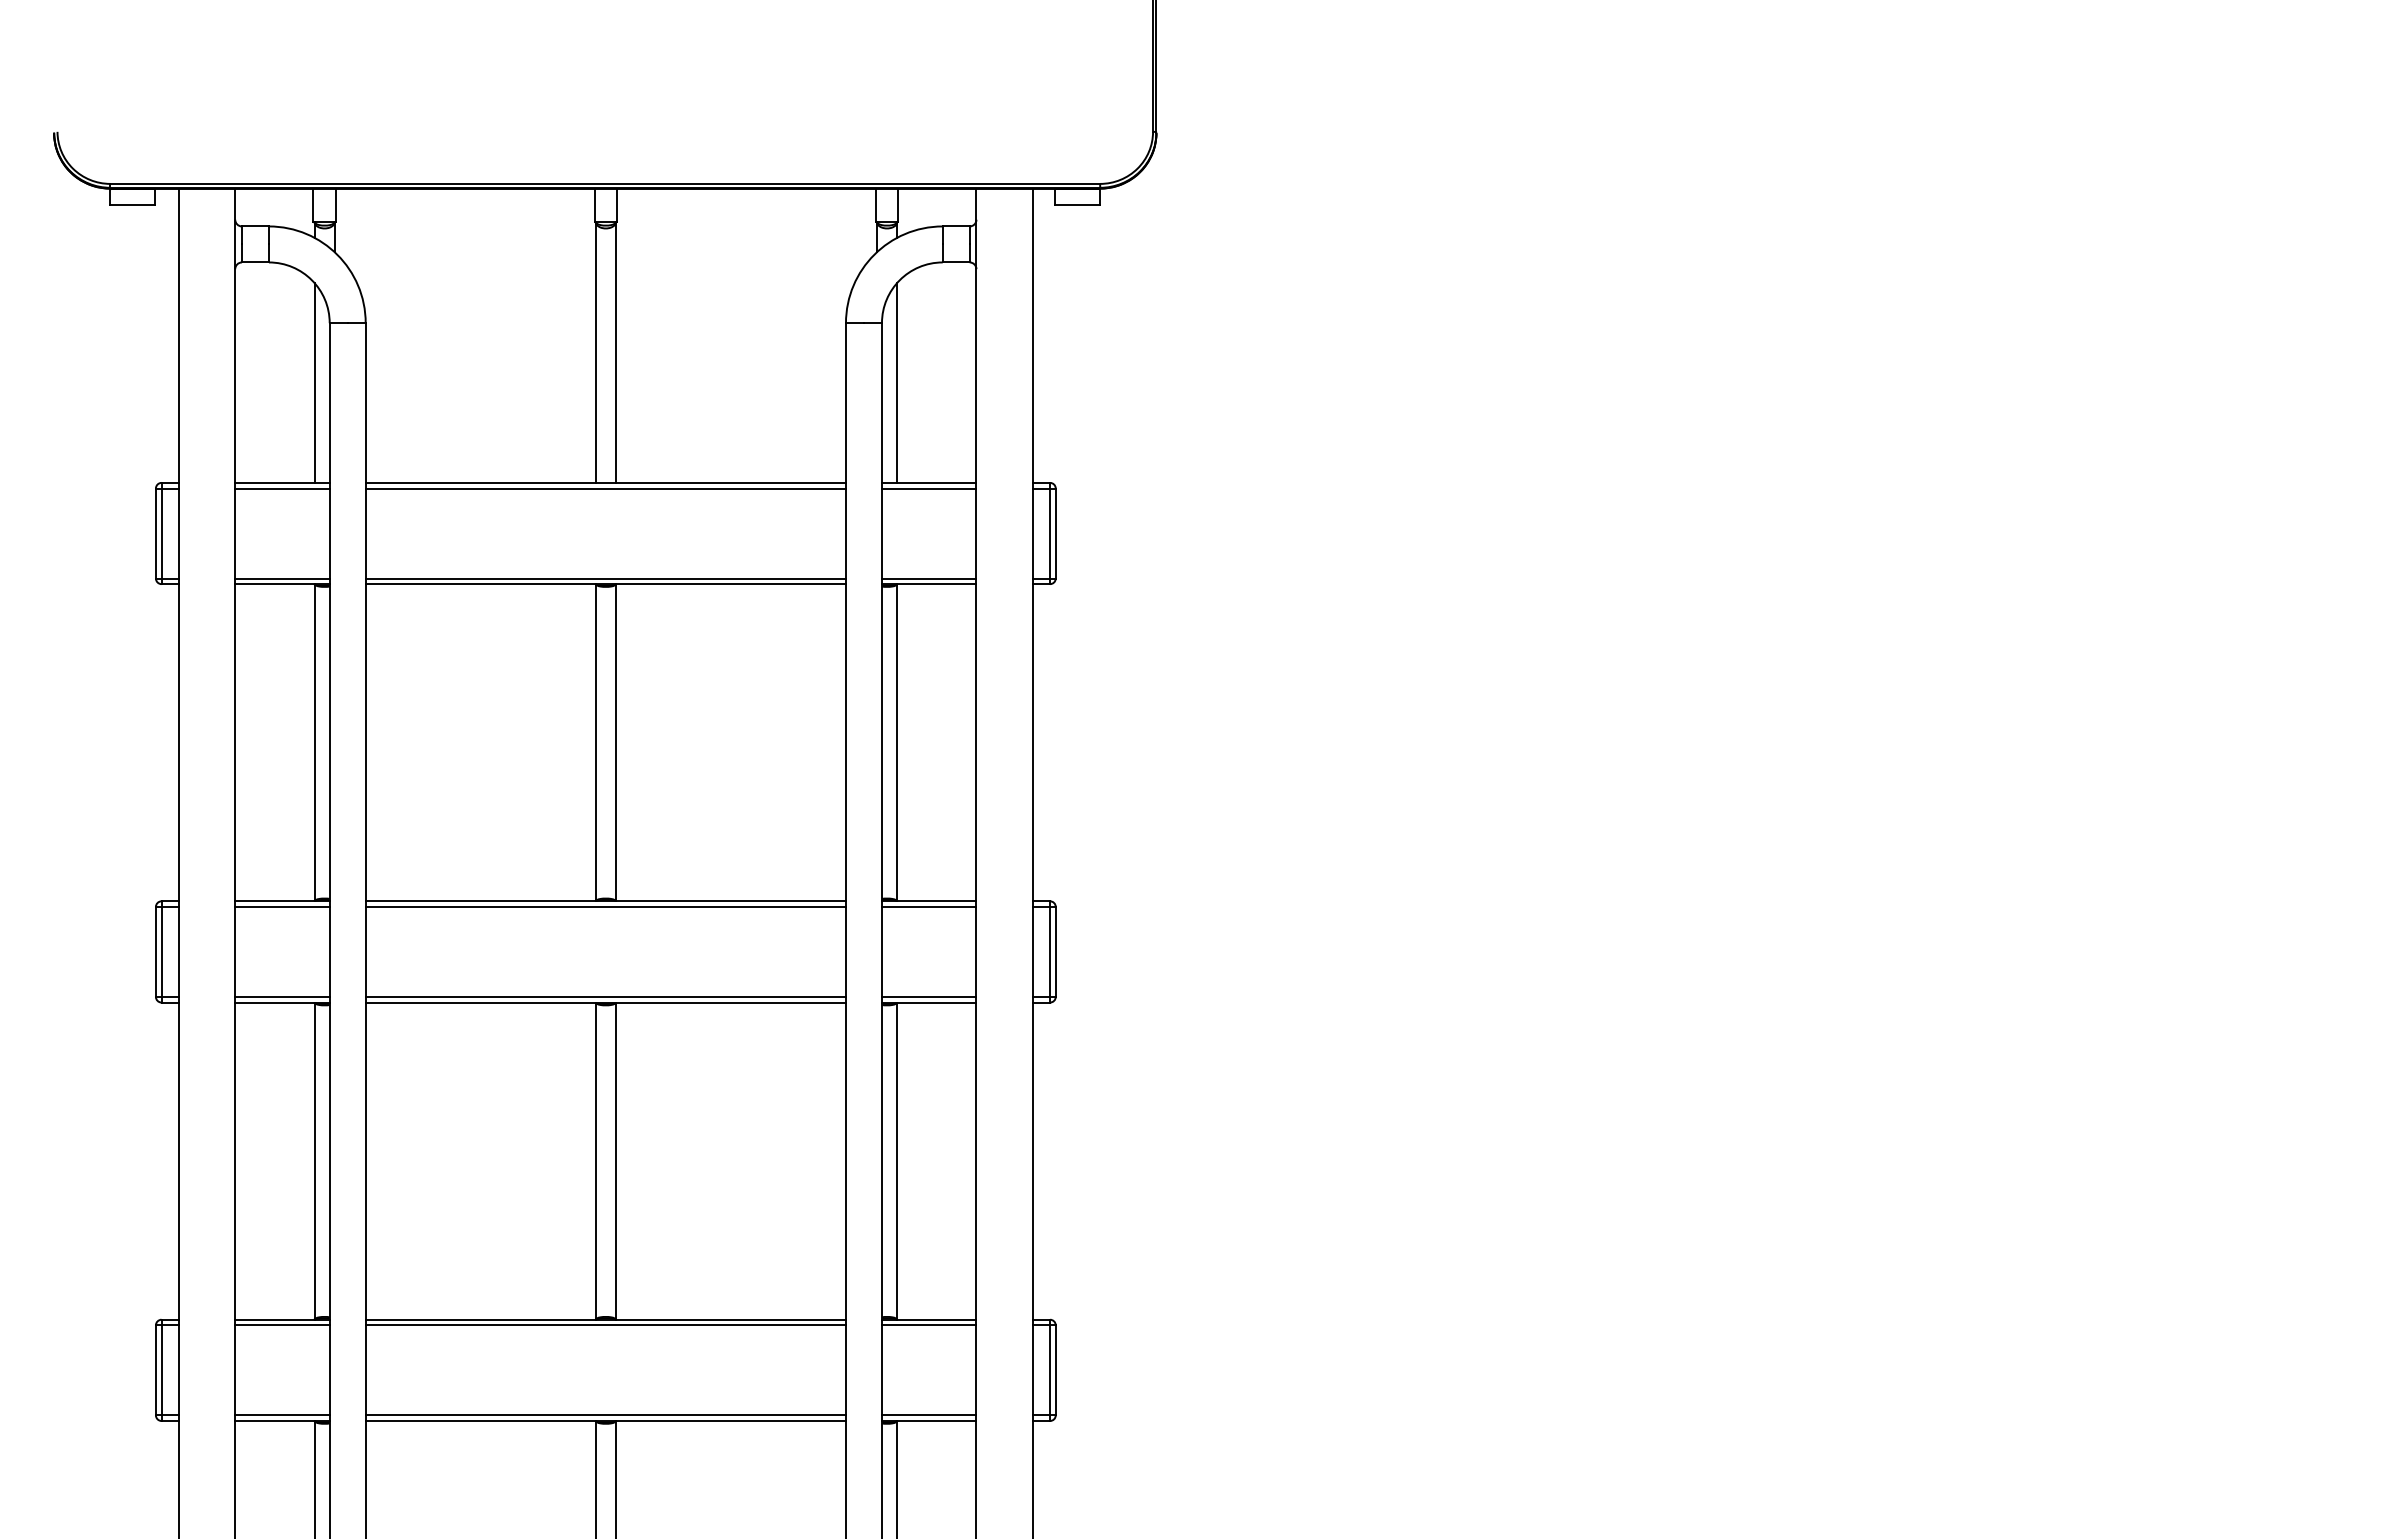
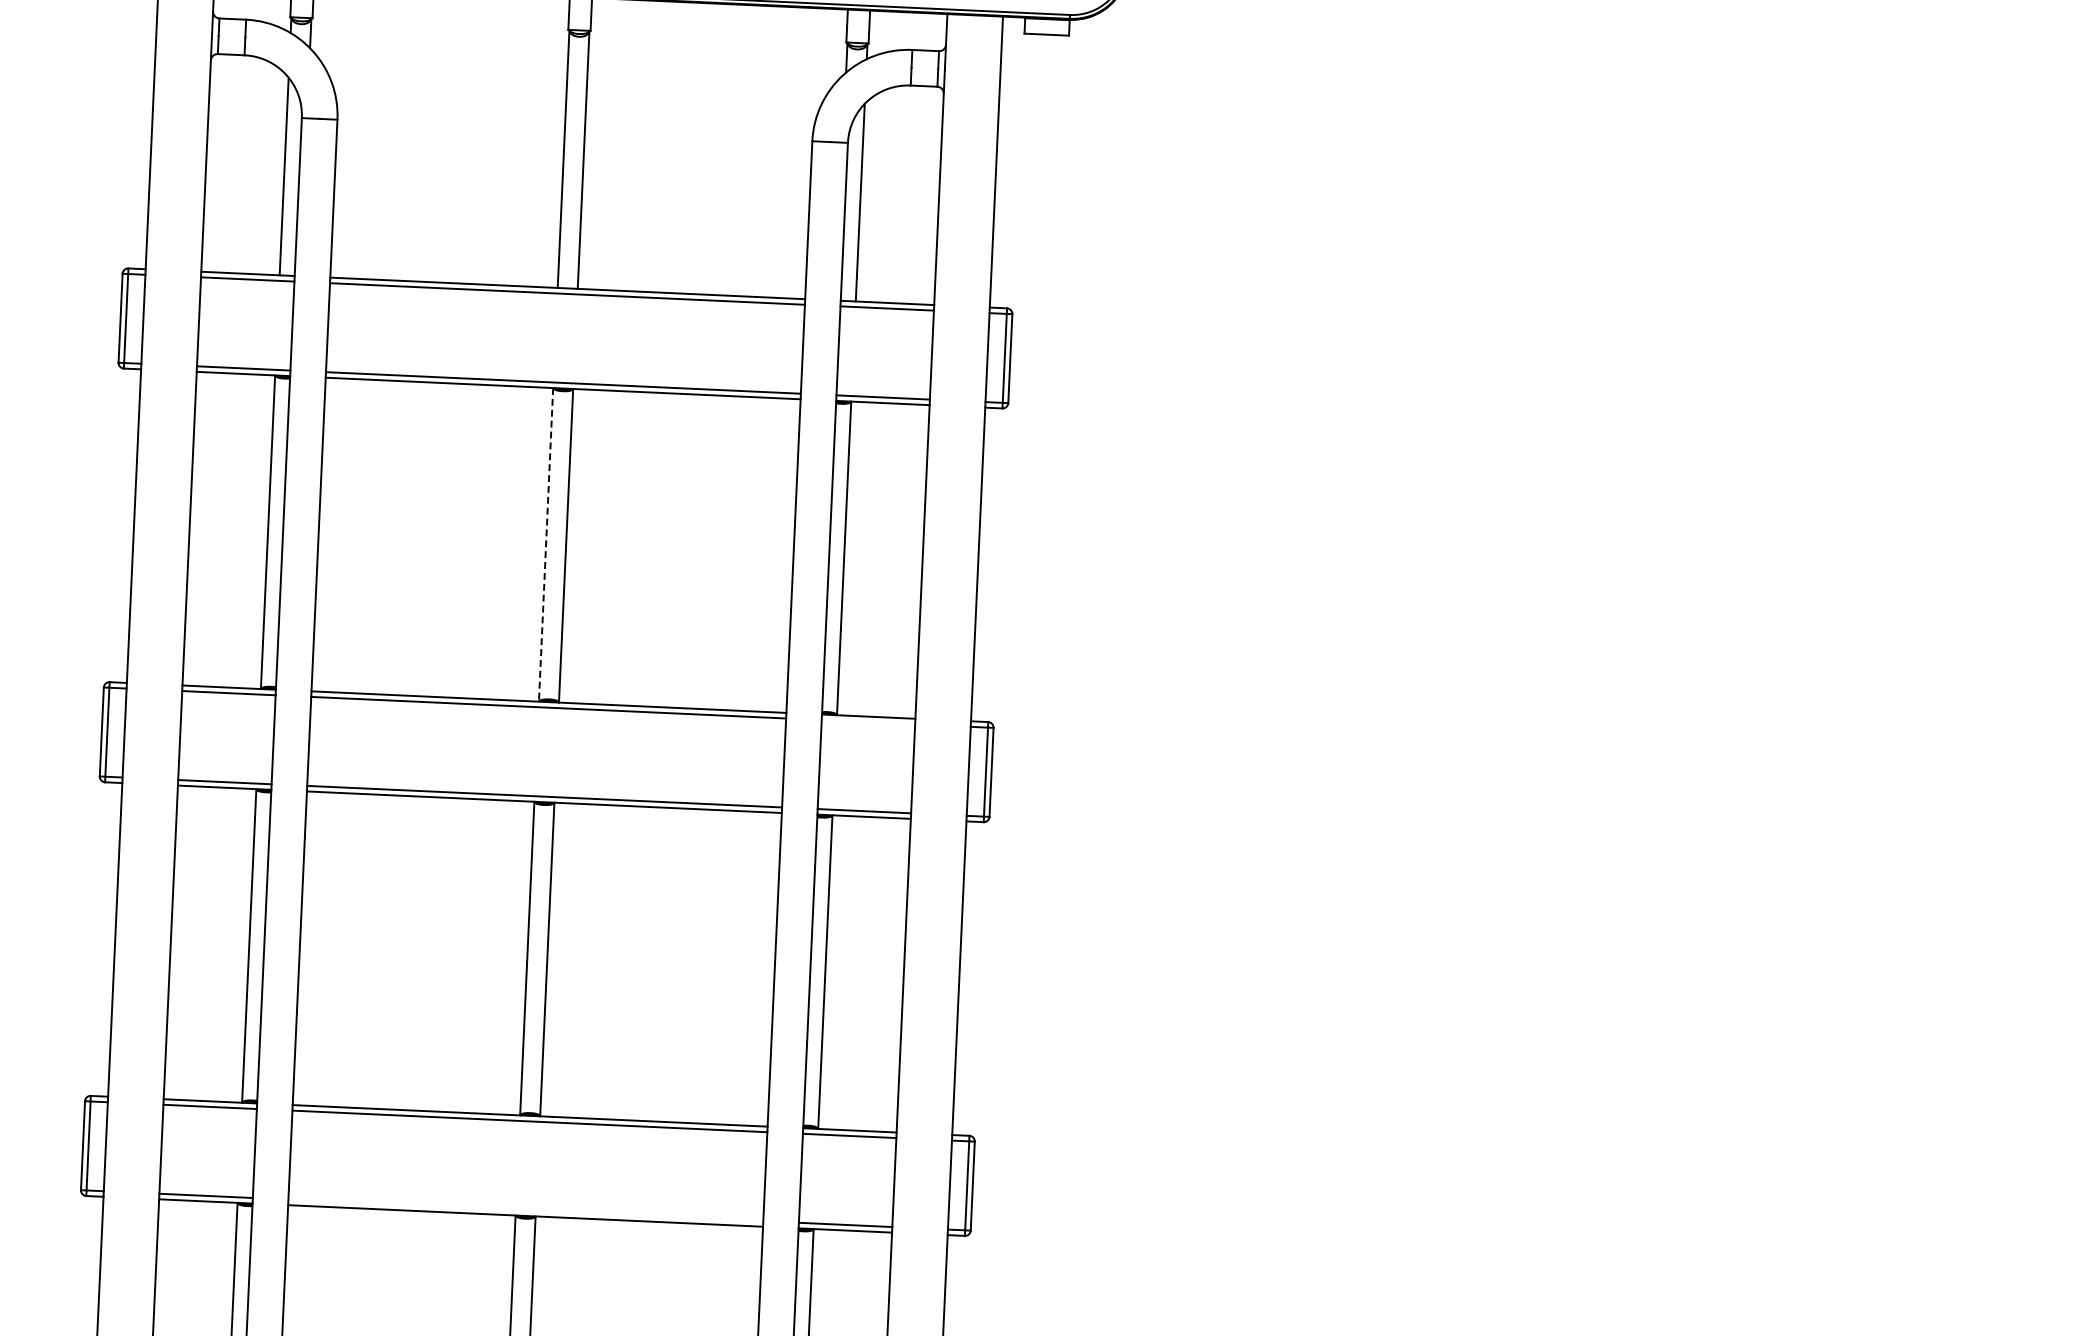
line: (595, 742) -> (545, 544), solid -> dashed
line: (928, 906) -> (867, 721), removed
line: (605, 1415) -> (525, 1210), removed

